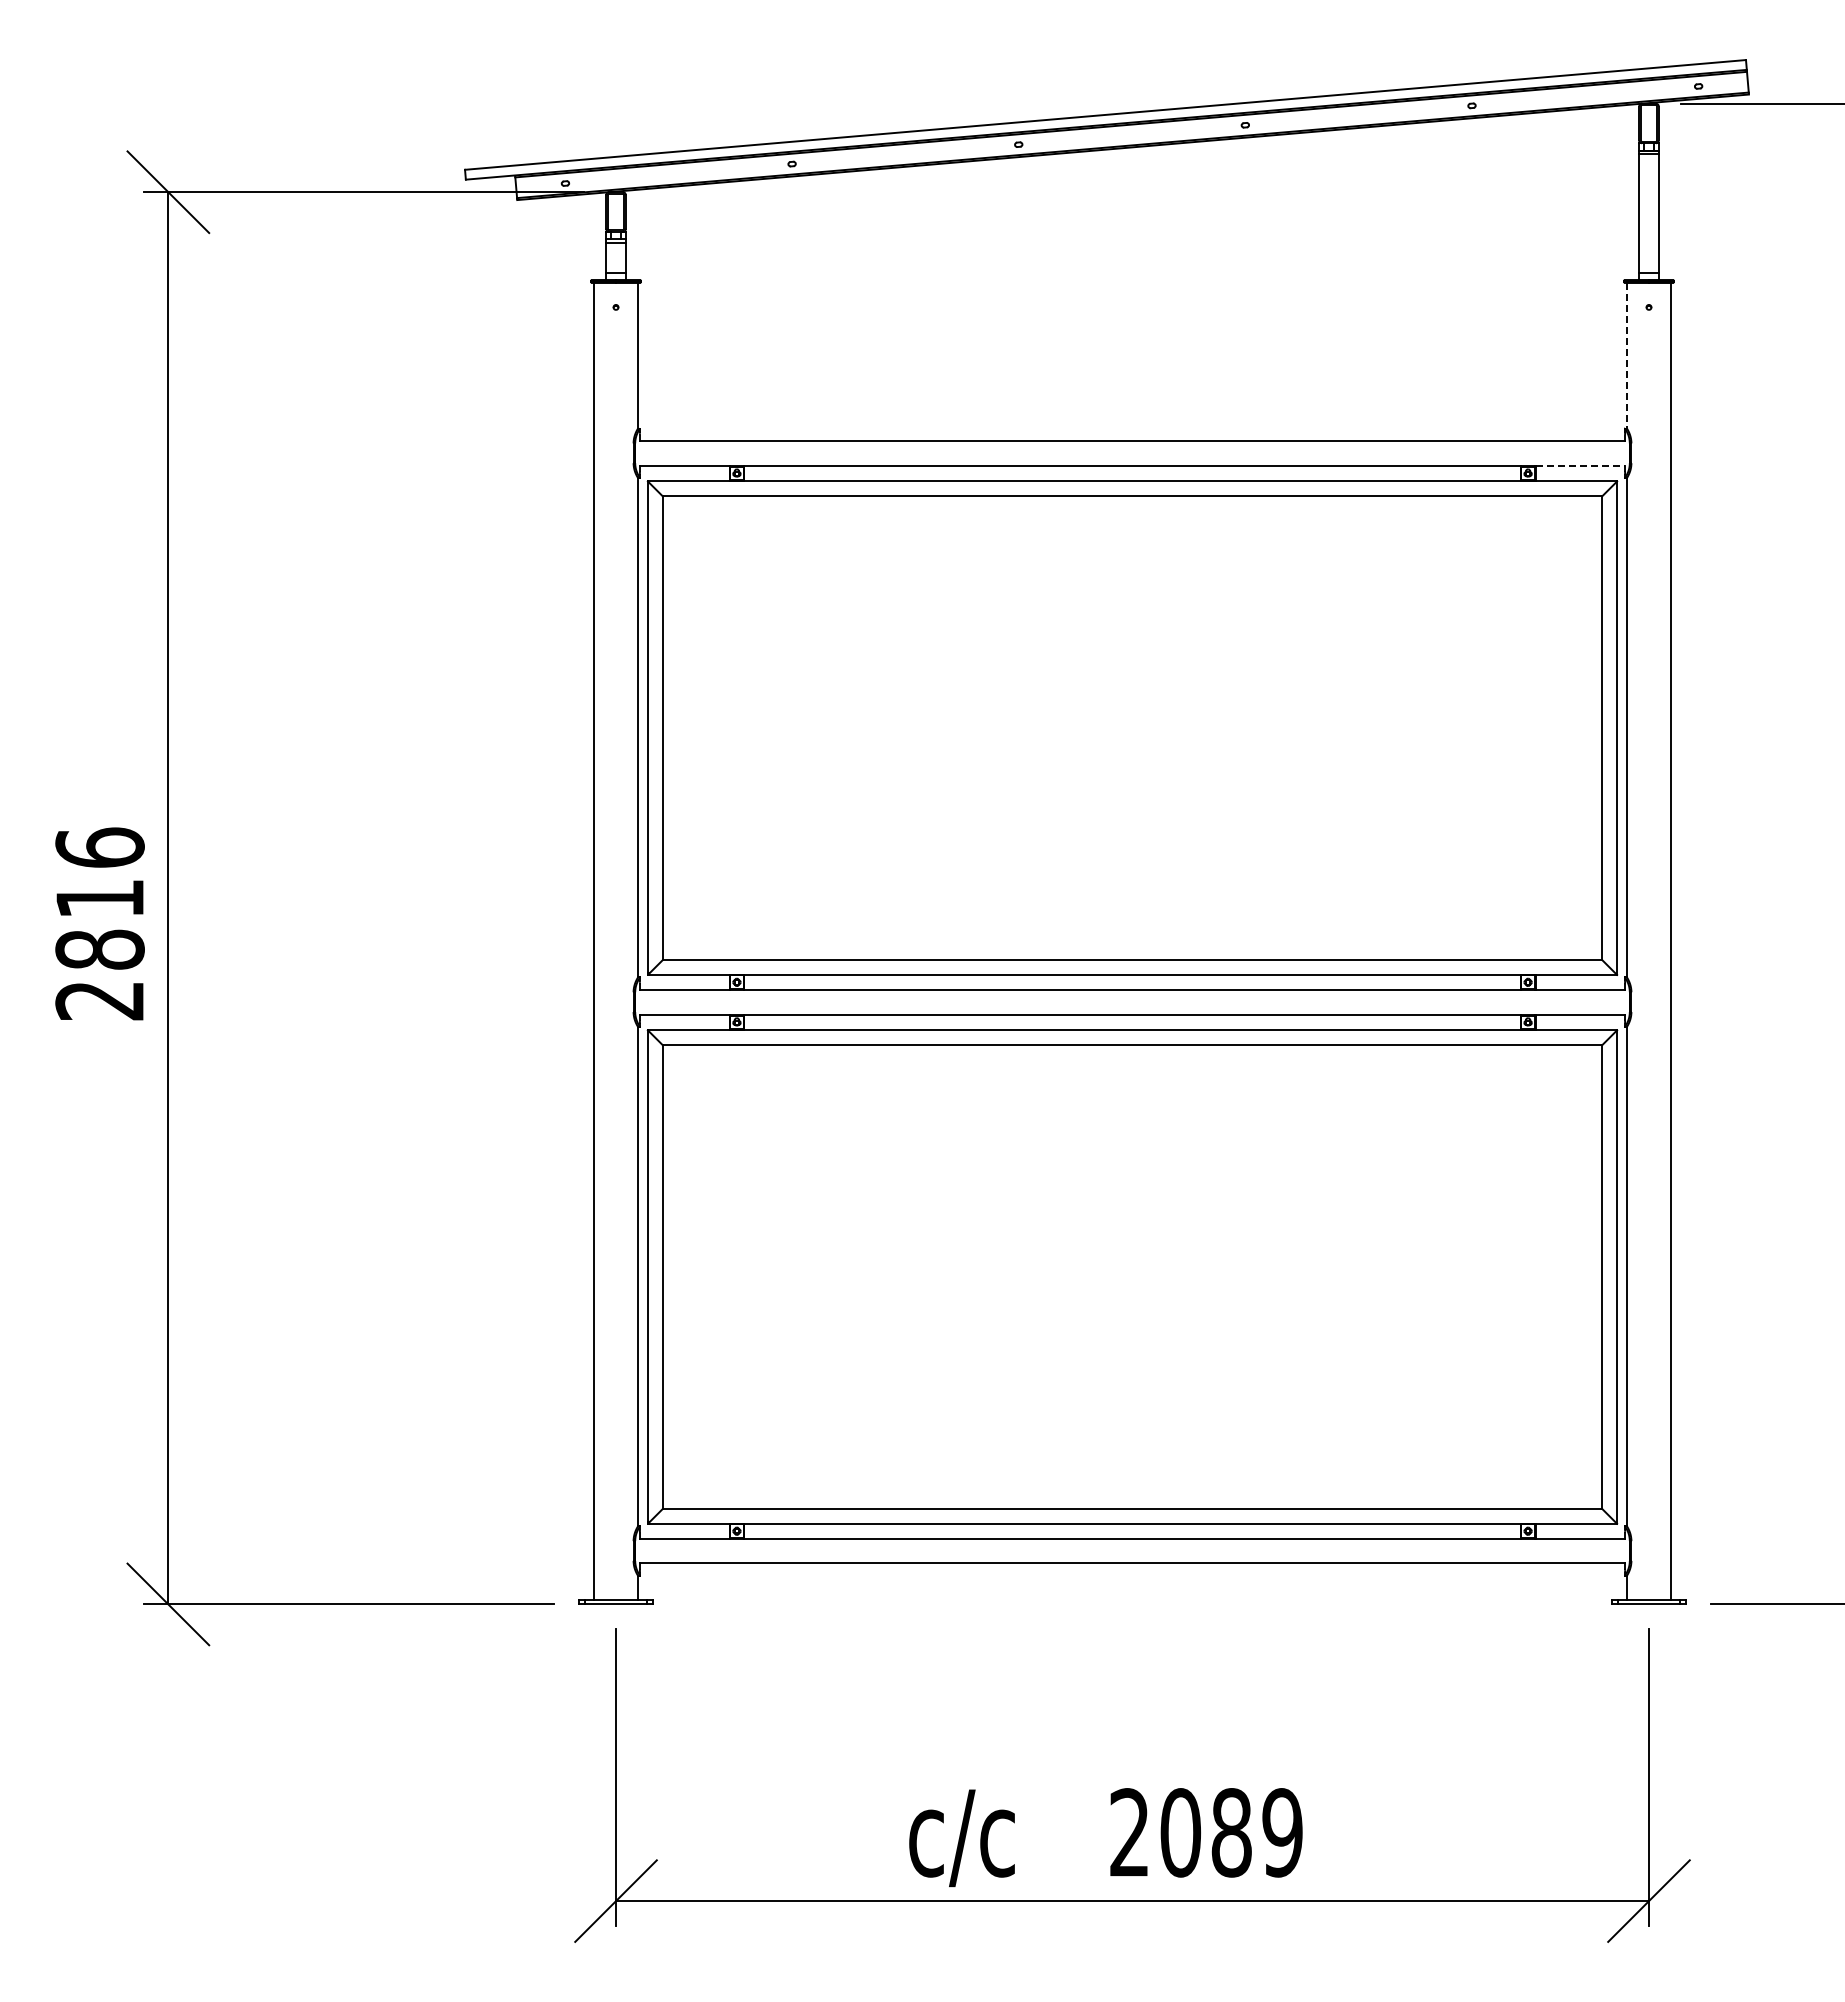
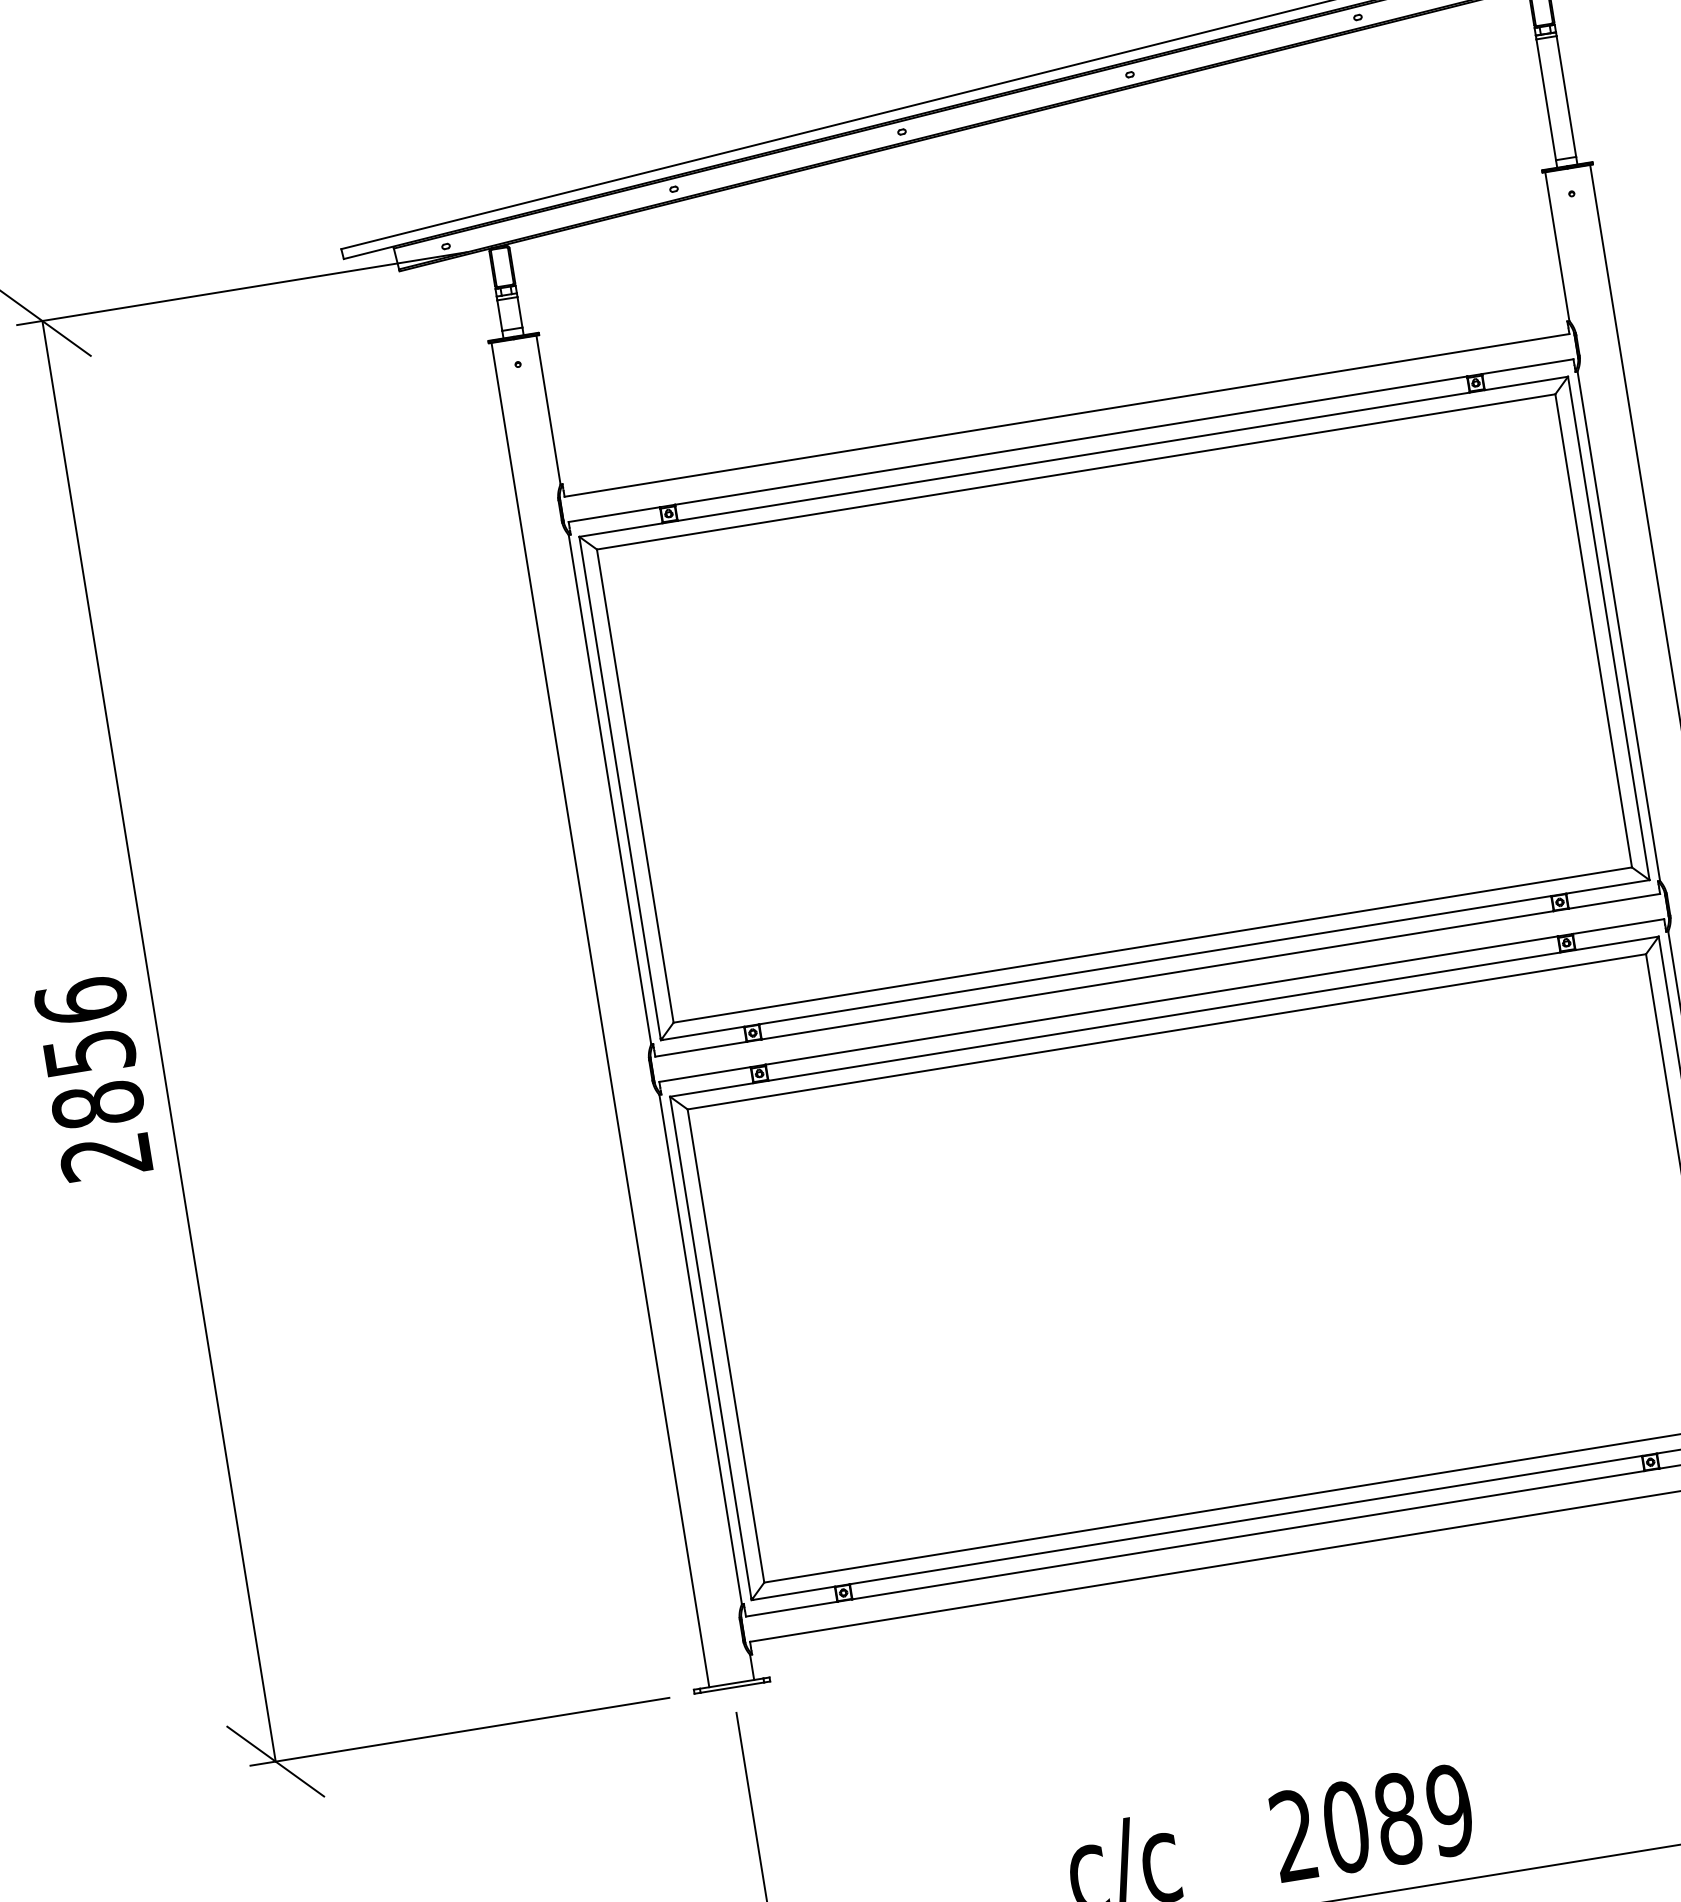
line: (1626, 355) -> (1556, 246), dashed -> solid
line: (1580, 465) -> (1528, 366), dashed -> solid
text: (100, 899) -> (90, 1053), 2816 -> 2856

